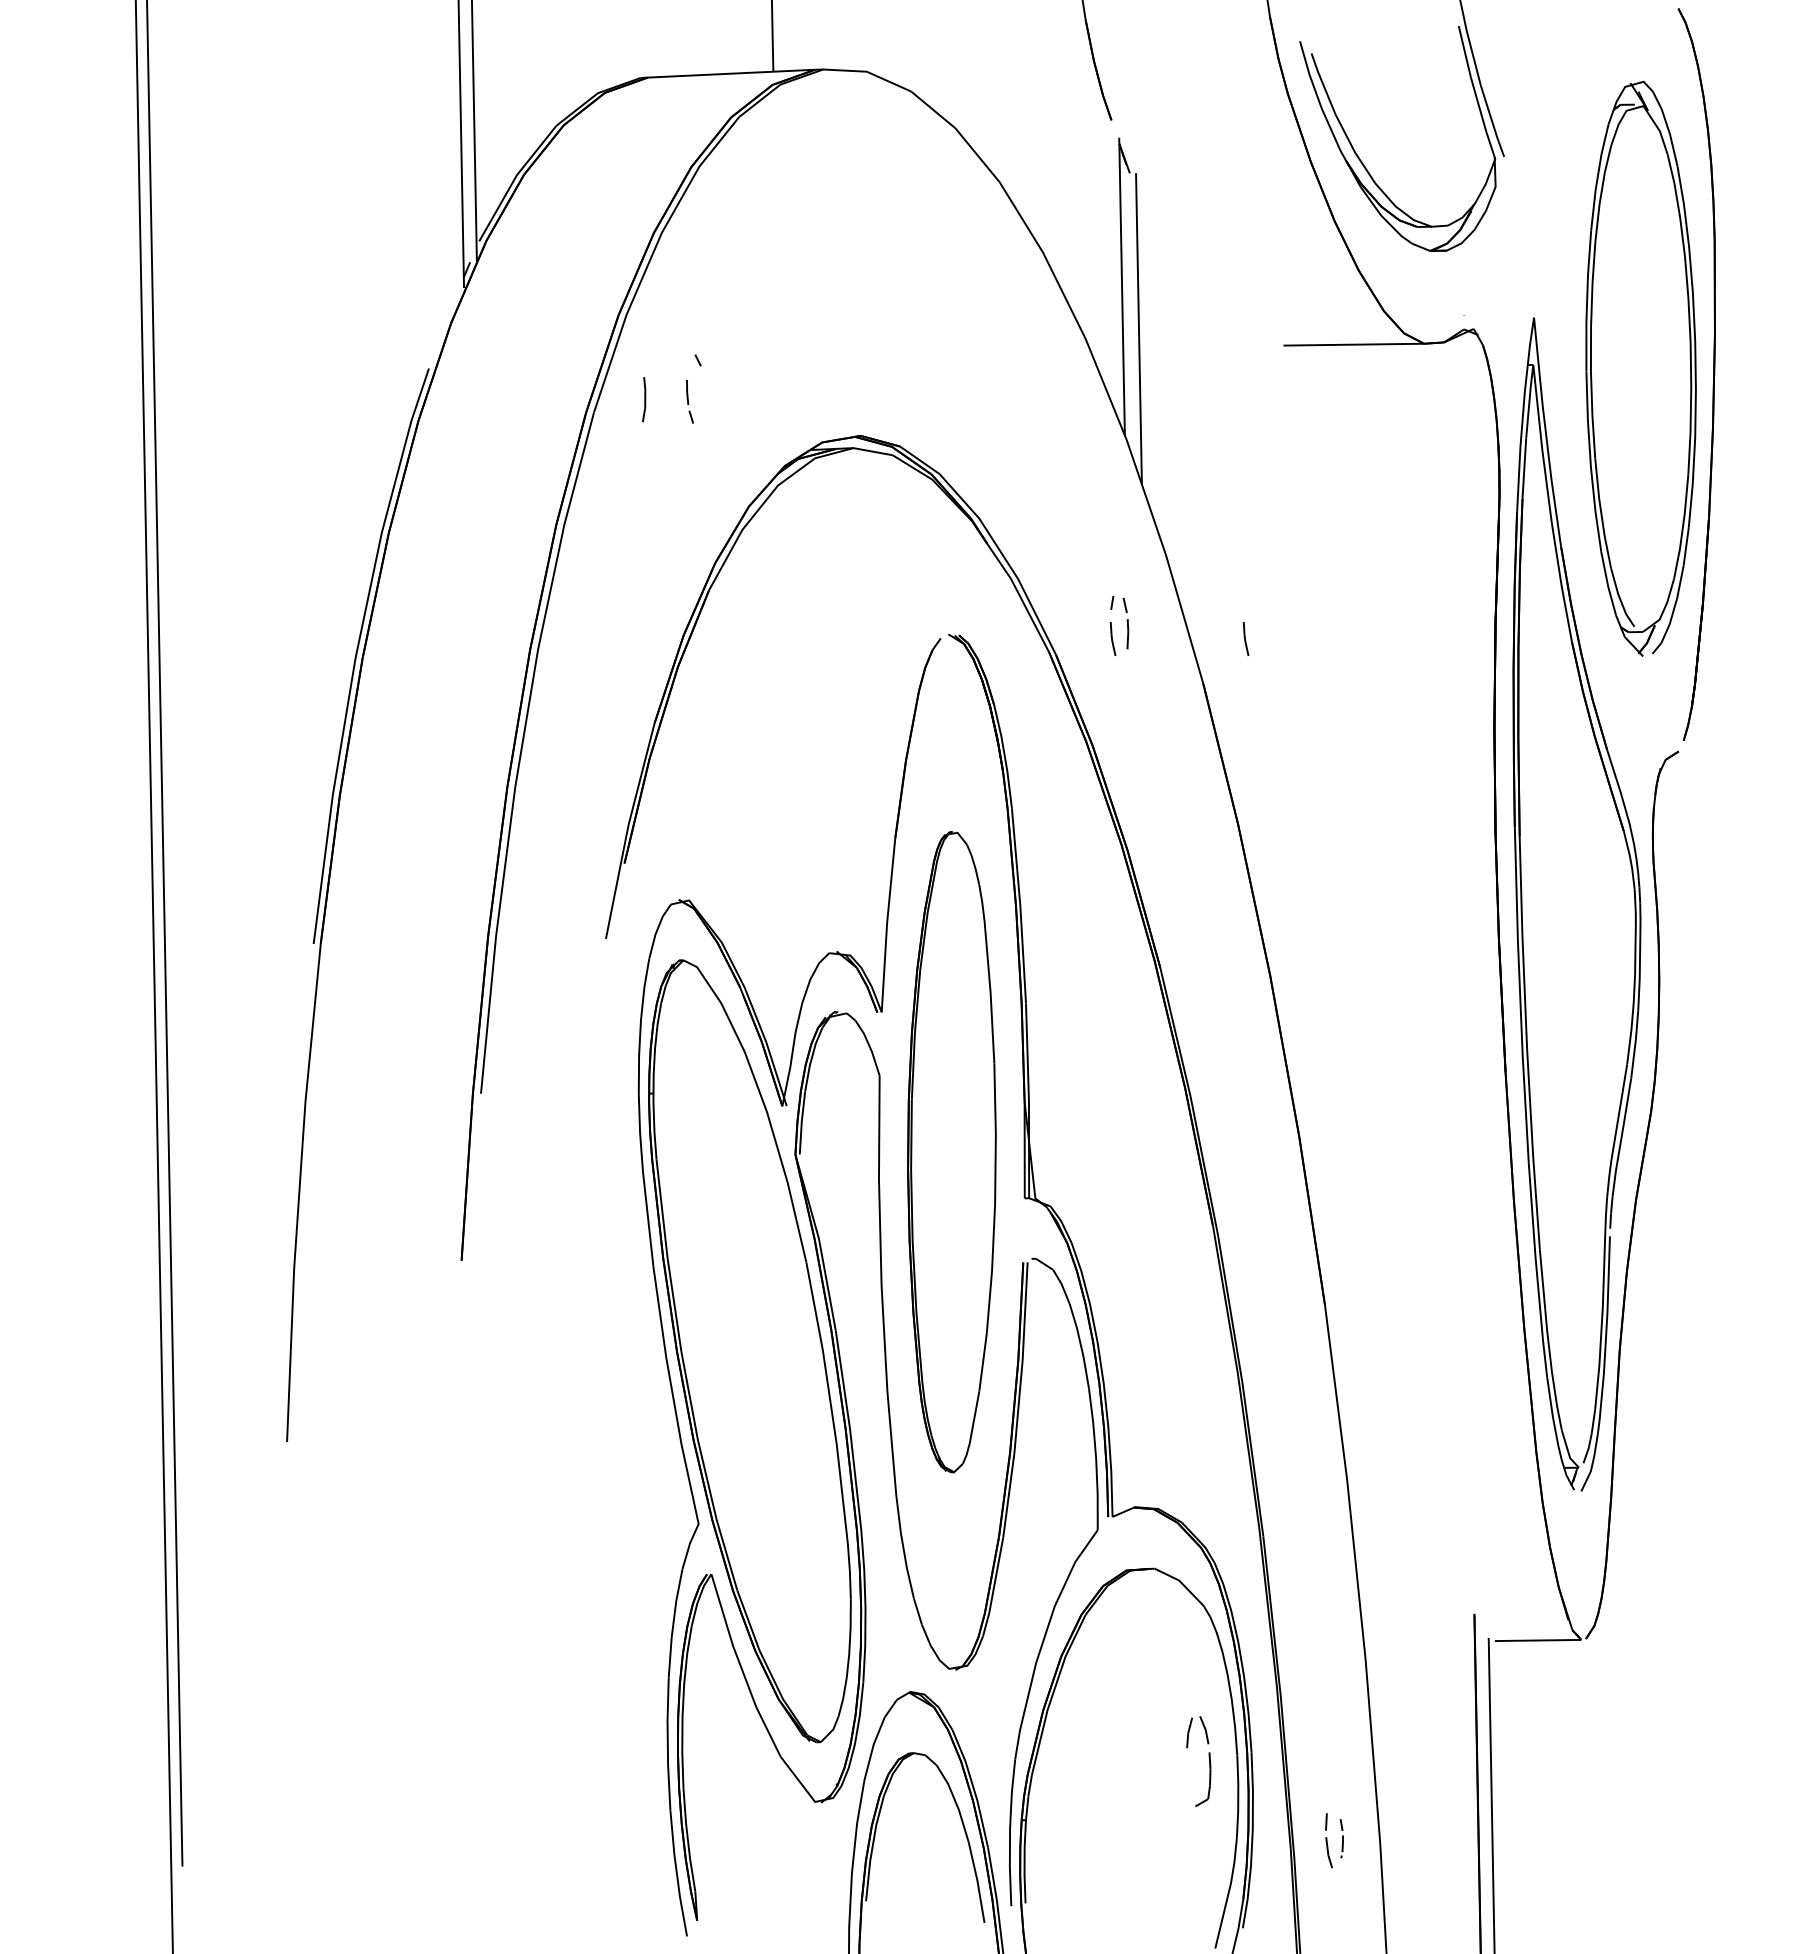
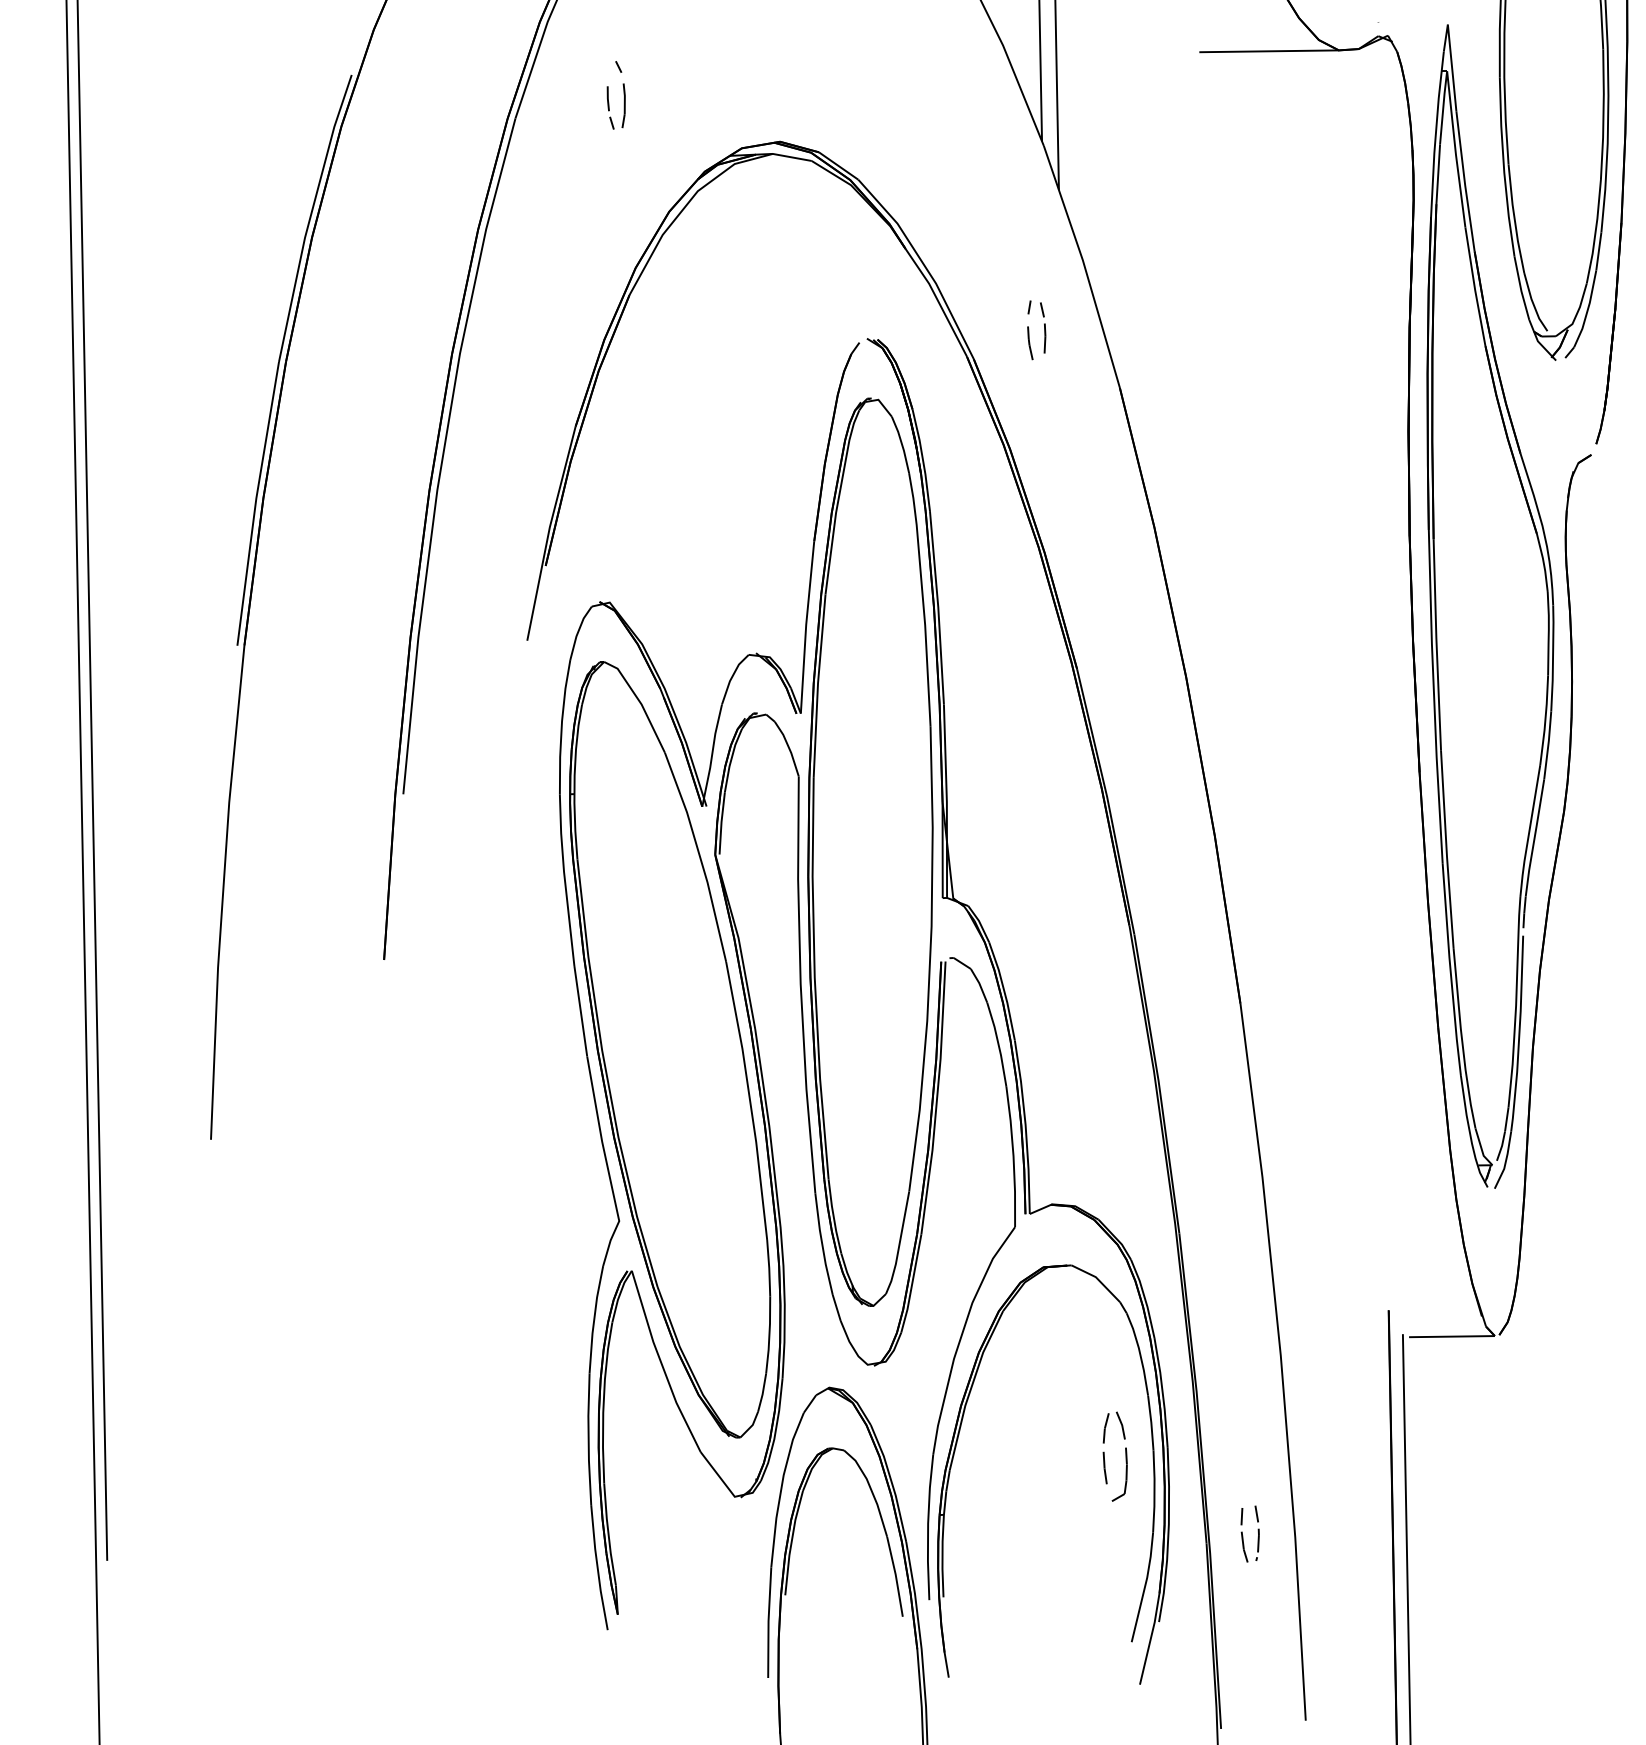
part: (644, 399) -> (624, 105), moved
part: (1245, 638) -> (1161, 342), removed
part: (951, 1151) -> (870, 851), size x1.43
line: (1188, 1772) -> (1105, 1467), added
part: (1341, 1838) -> (1256, 1533), size x1.43

